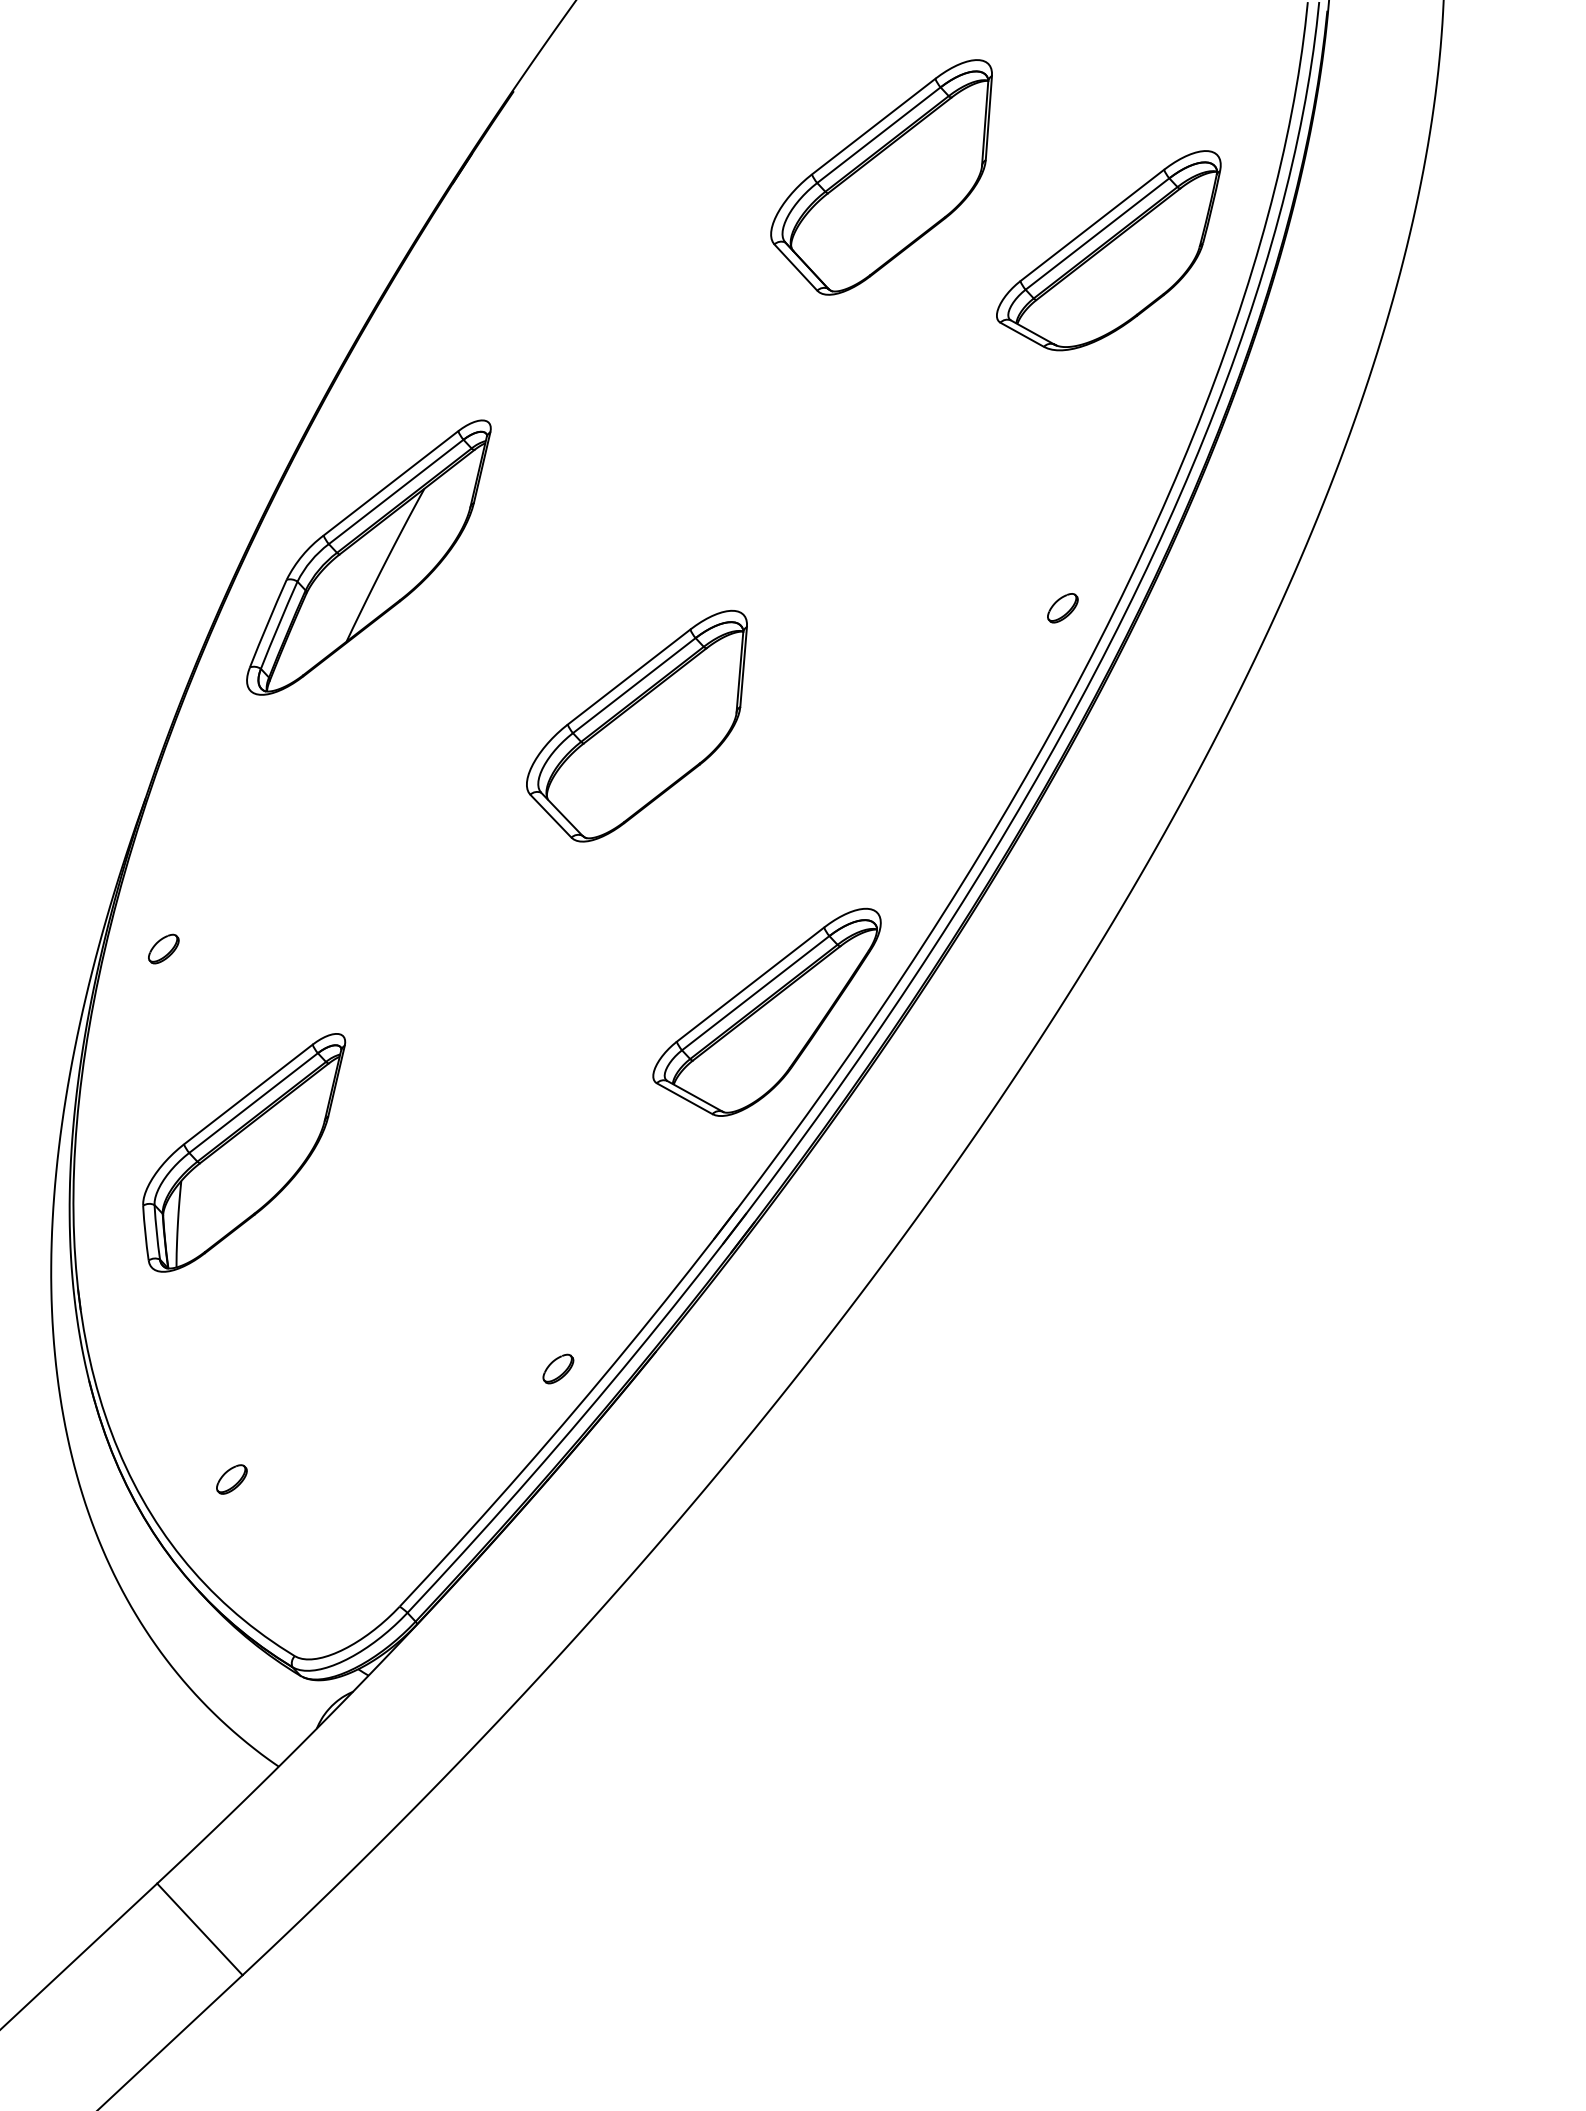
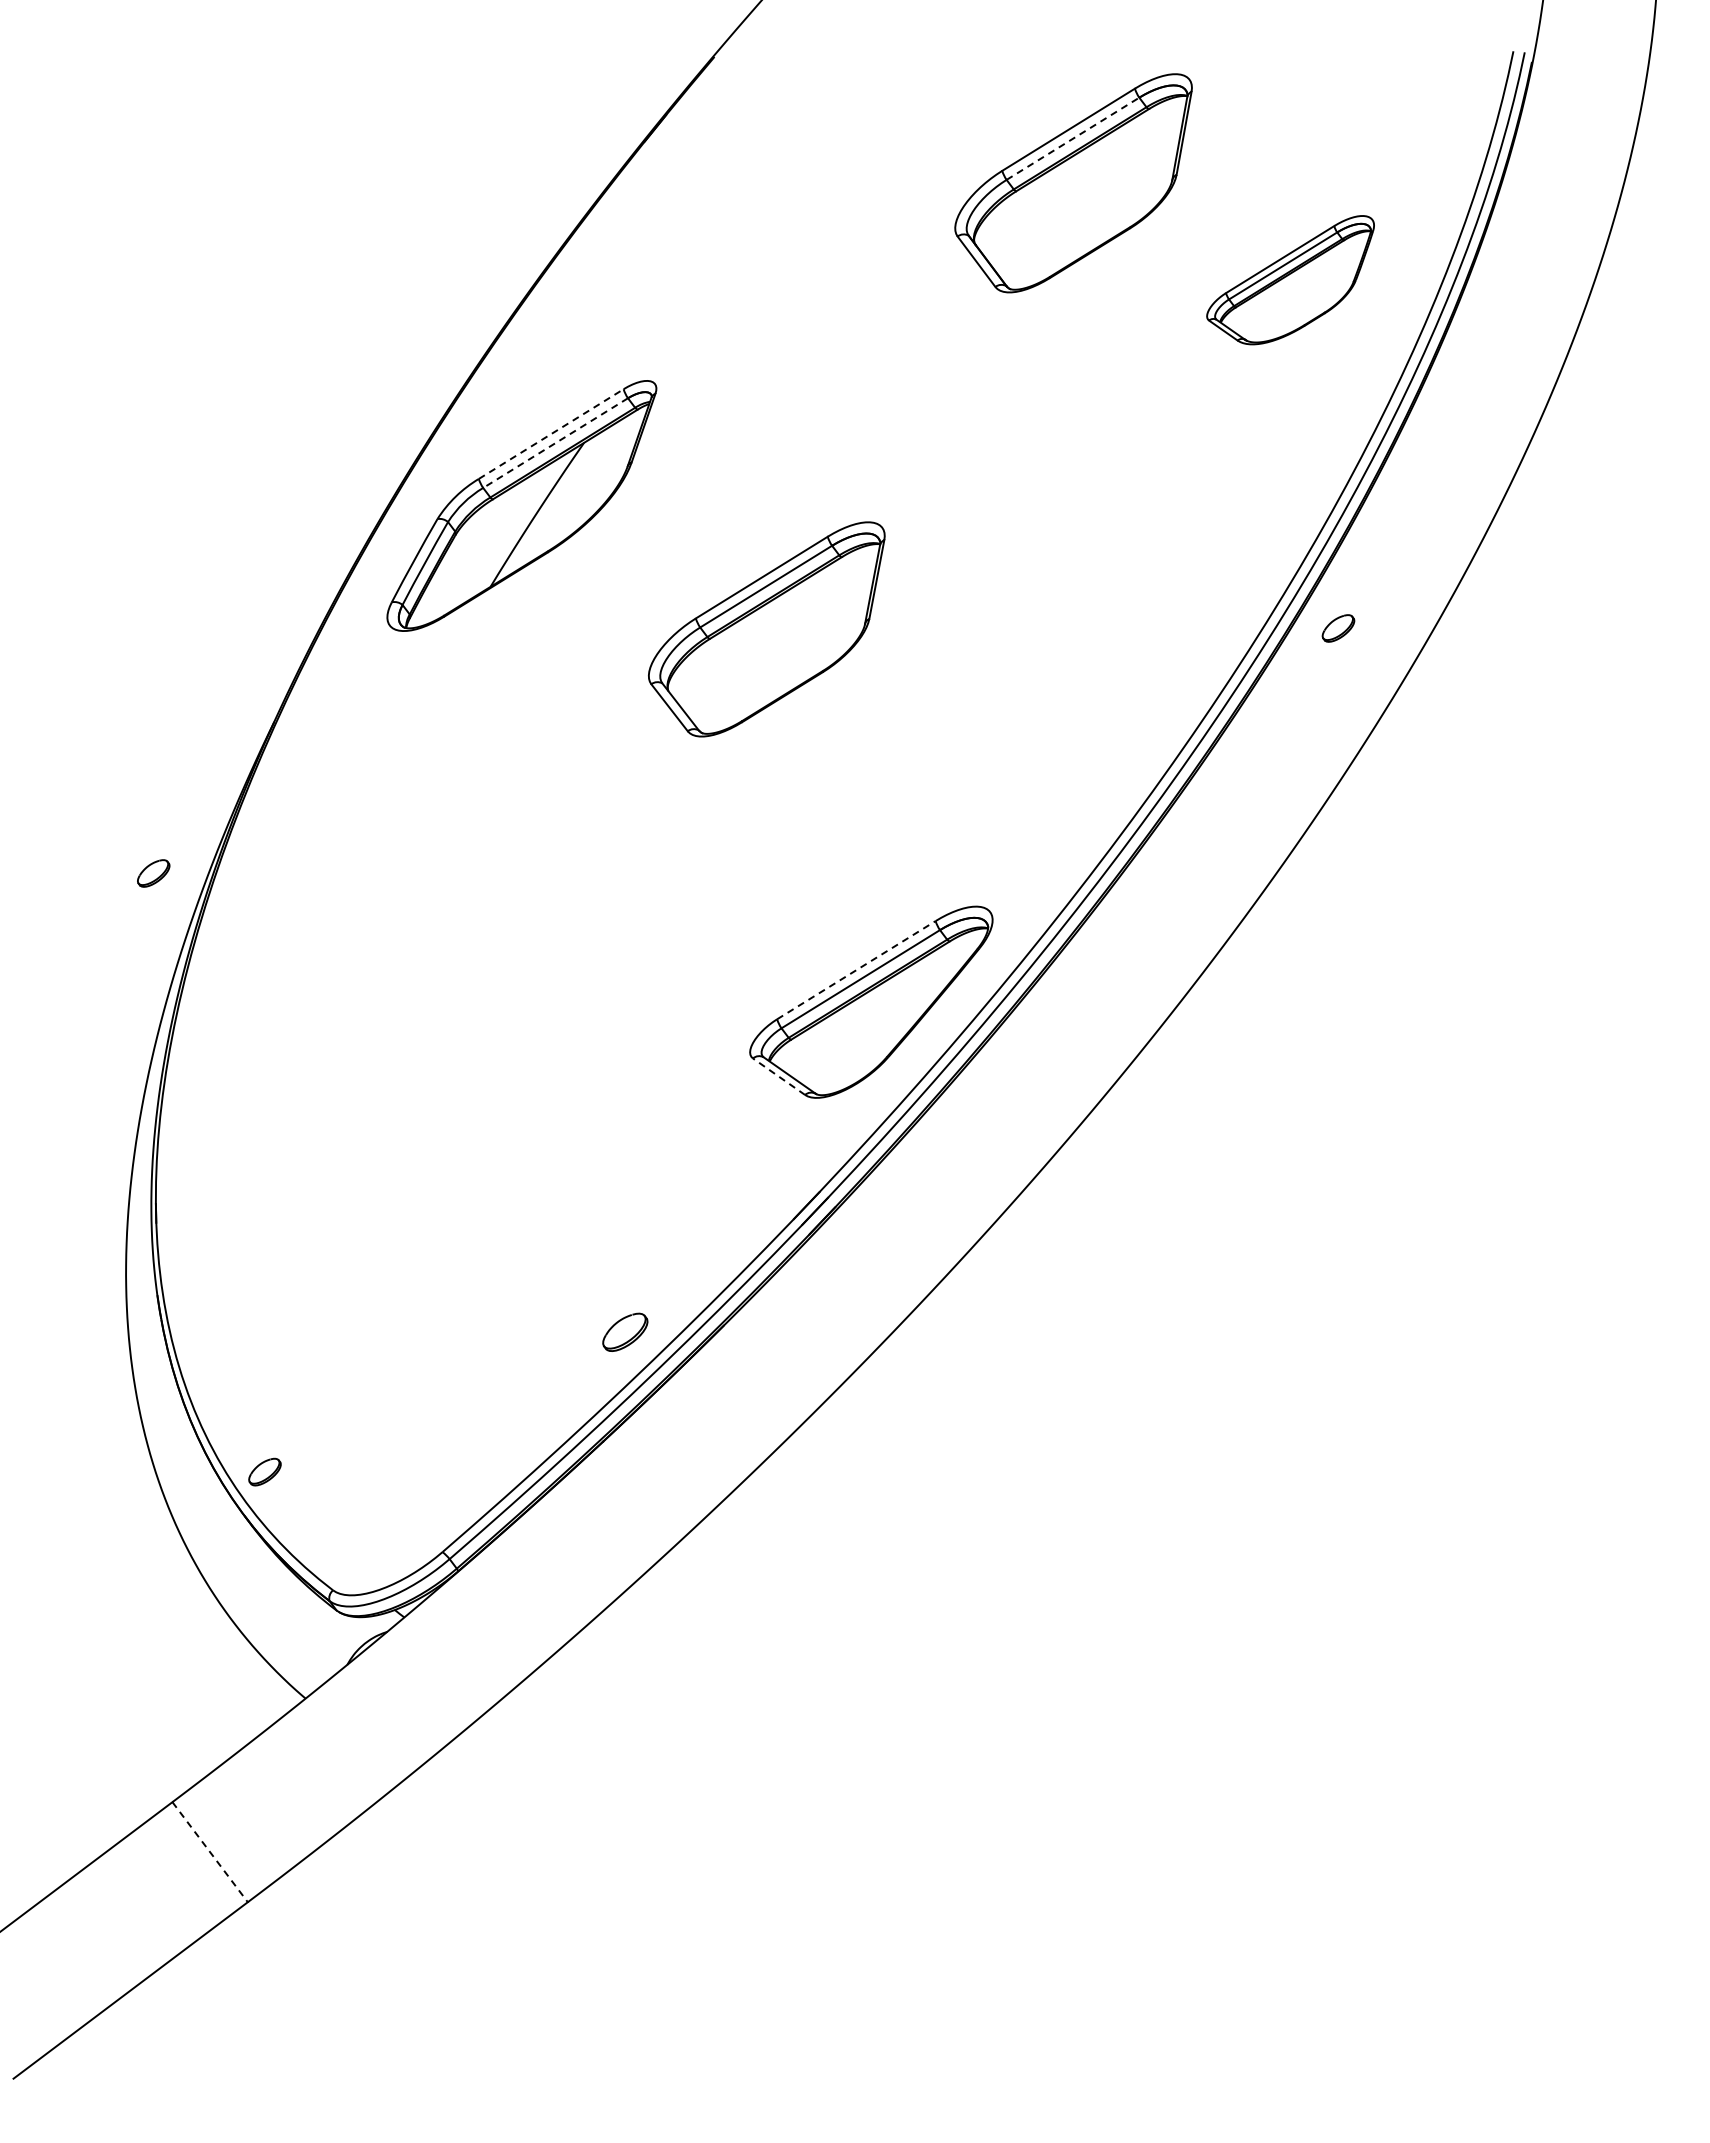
line: (879, 134) -> (1073, 138), solid -> dashed
part: (1109, 252) -> (1290, 279), size x0.7
line: (391, 482) -> (551, 433), solid -> dashed
line: (396, 492) -> (555, 443), solid -> dashed
part: (1062, 608) -> (1338, 628), moved
part: (639, 728) -> (766, 629), moved
part: (163, 949) -> (153, 873), moved
line: (750, 983) -> (856, 969), solid -> dashed
line: (685, 1098) -> (779, 1076), solid -> dashed
part: (246, 1152) -> (337, 1084), removed
part: (557, 1369) -> (624, 1332), size x1.4
part: (231, 1478) -> (264, 1471), moved
line: (200, 1929) -> (210, 1852), solid -> dashed

